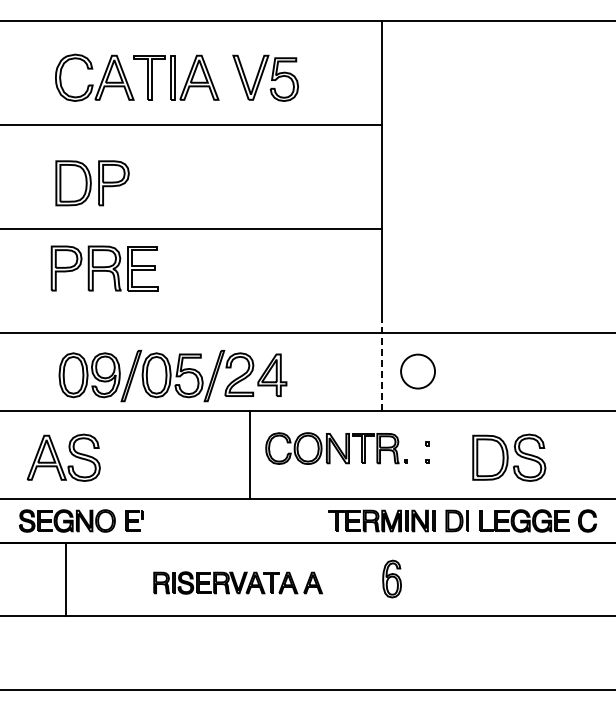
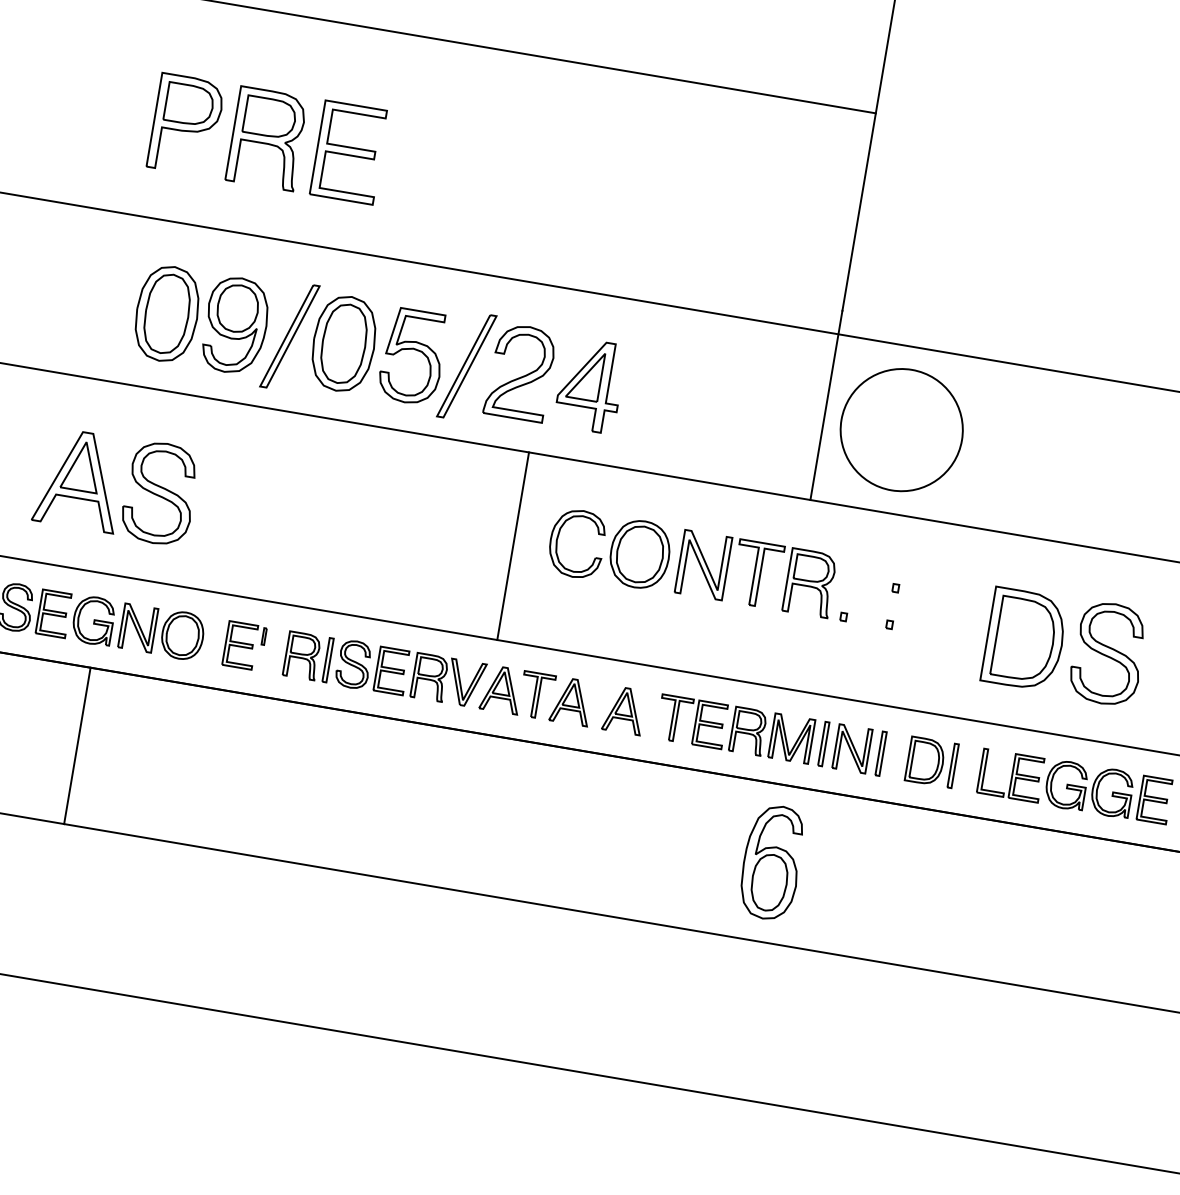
part: (104, 268) -> (266, 138), moved
line: (381, 365) -> (826, 403), dashed -> solid
circle: (417, 371) -> (900, 429), size x1.67
part: (391, 578) -> (770, 860), size x1.43
part: (237, 582) -> (463, 682), moved

